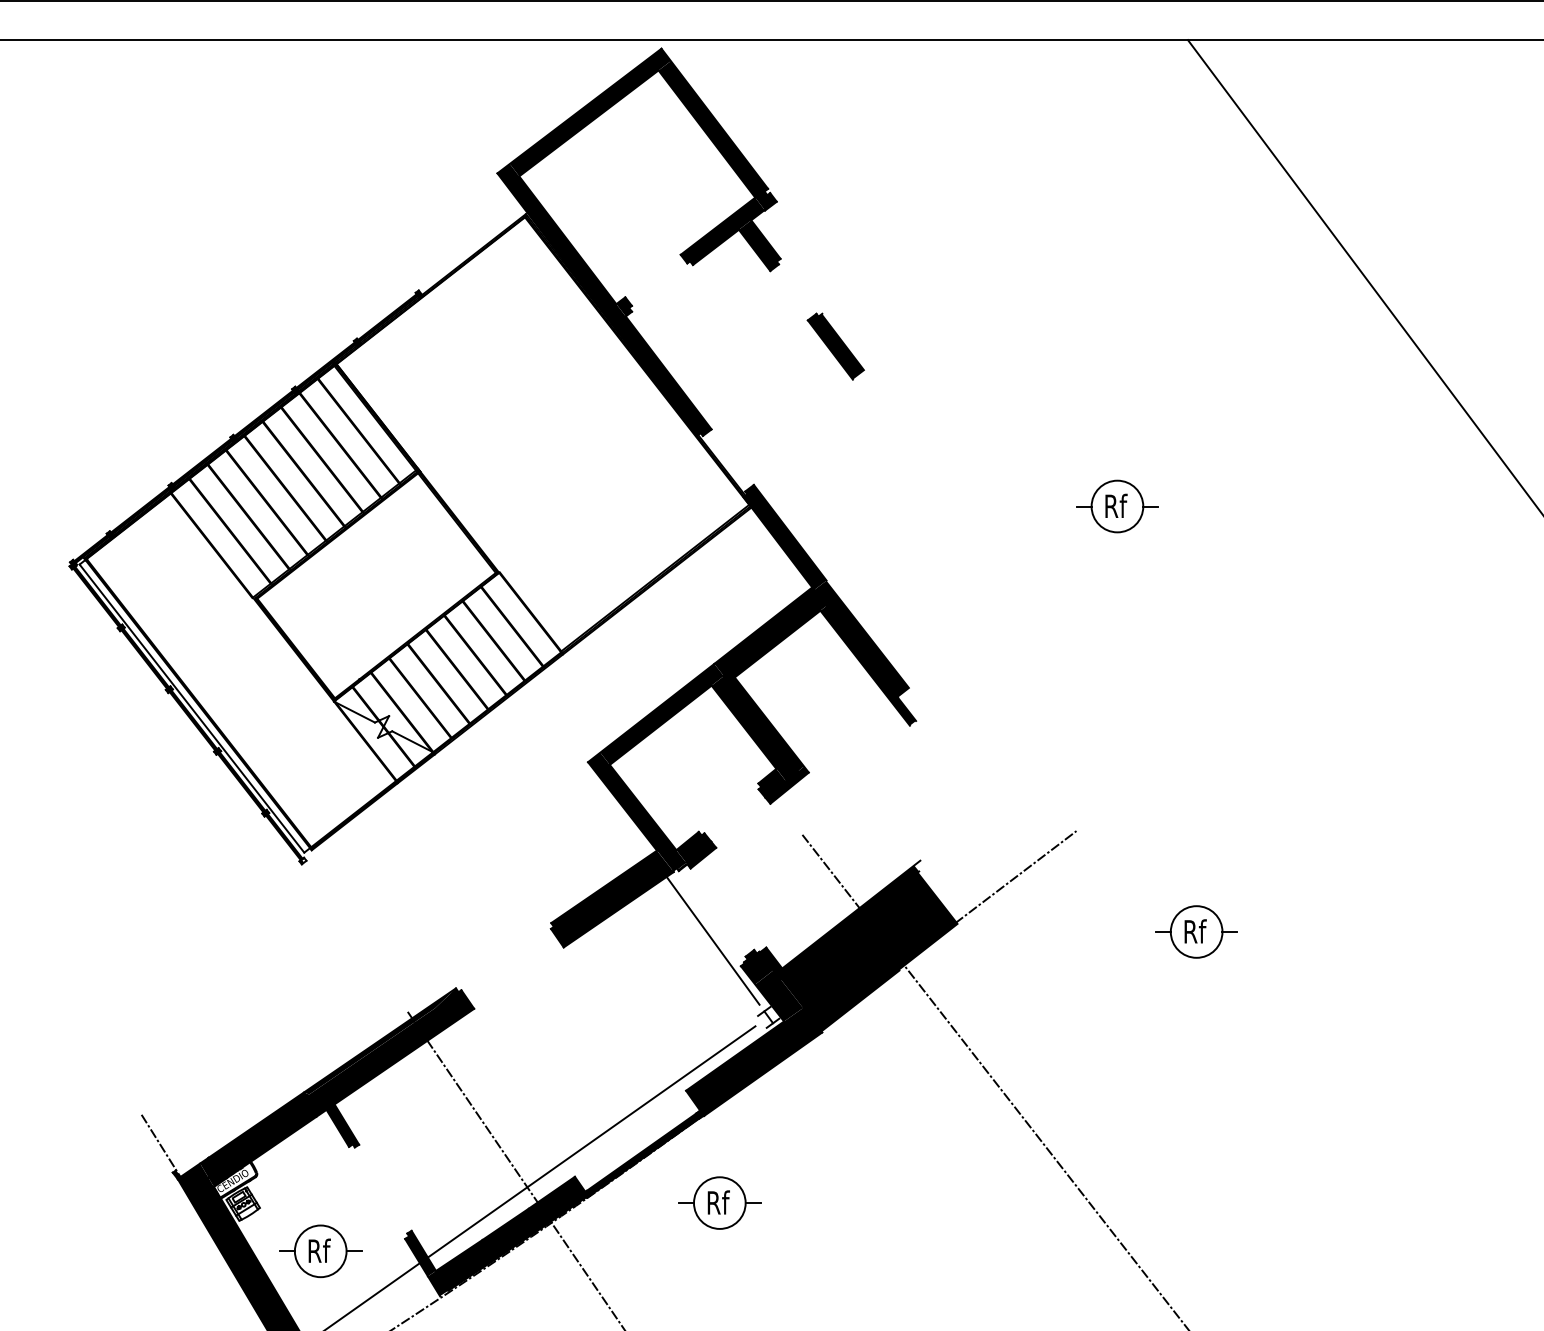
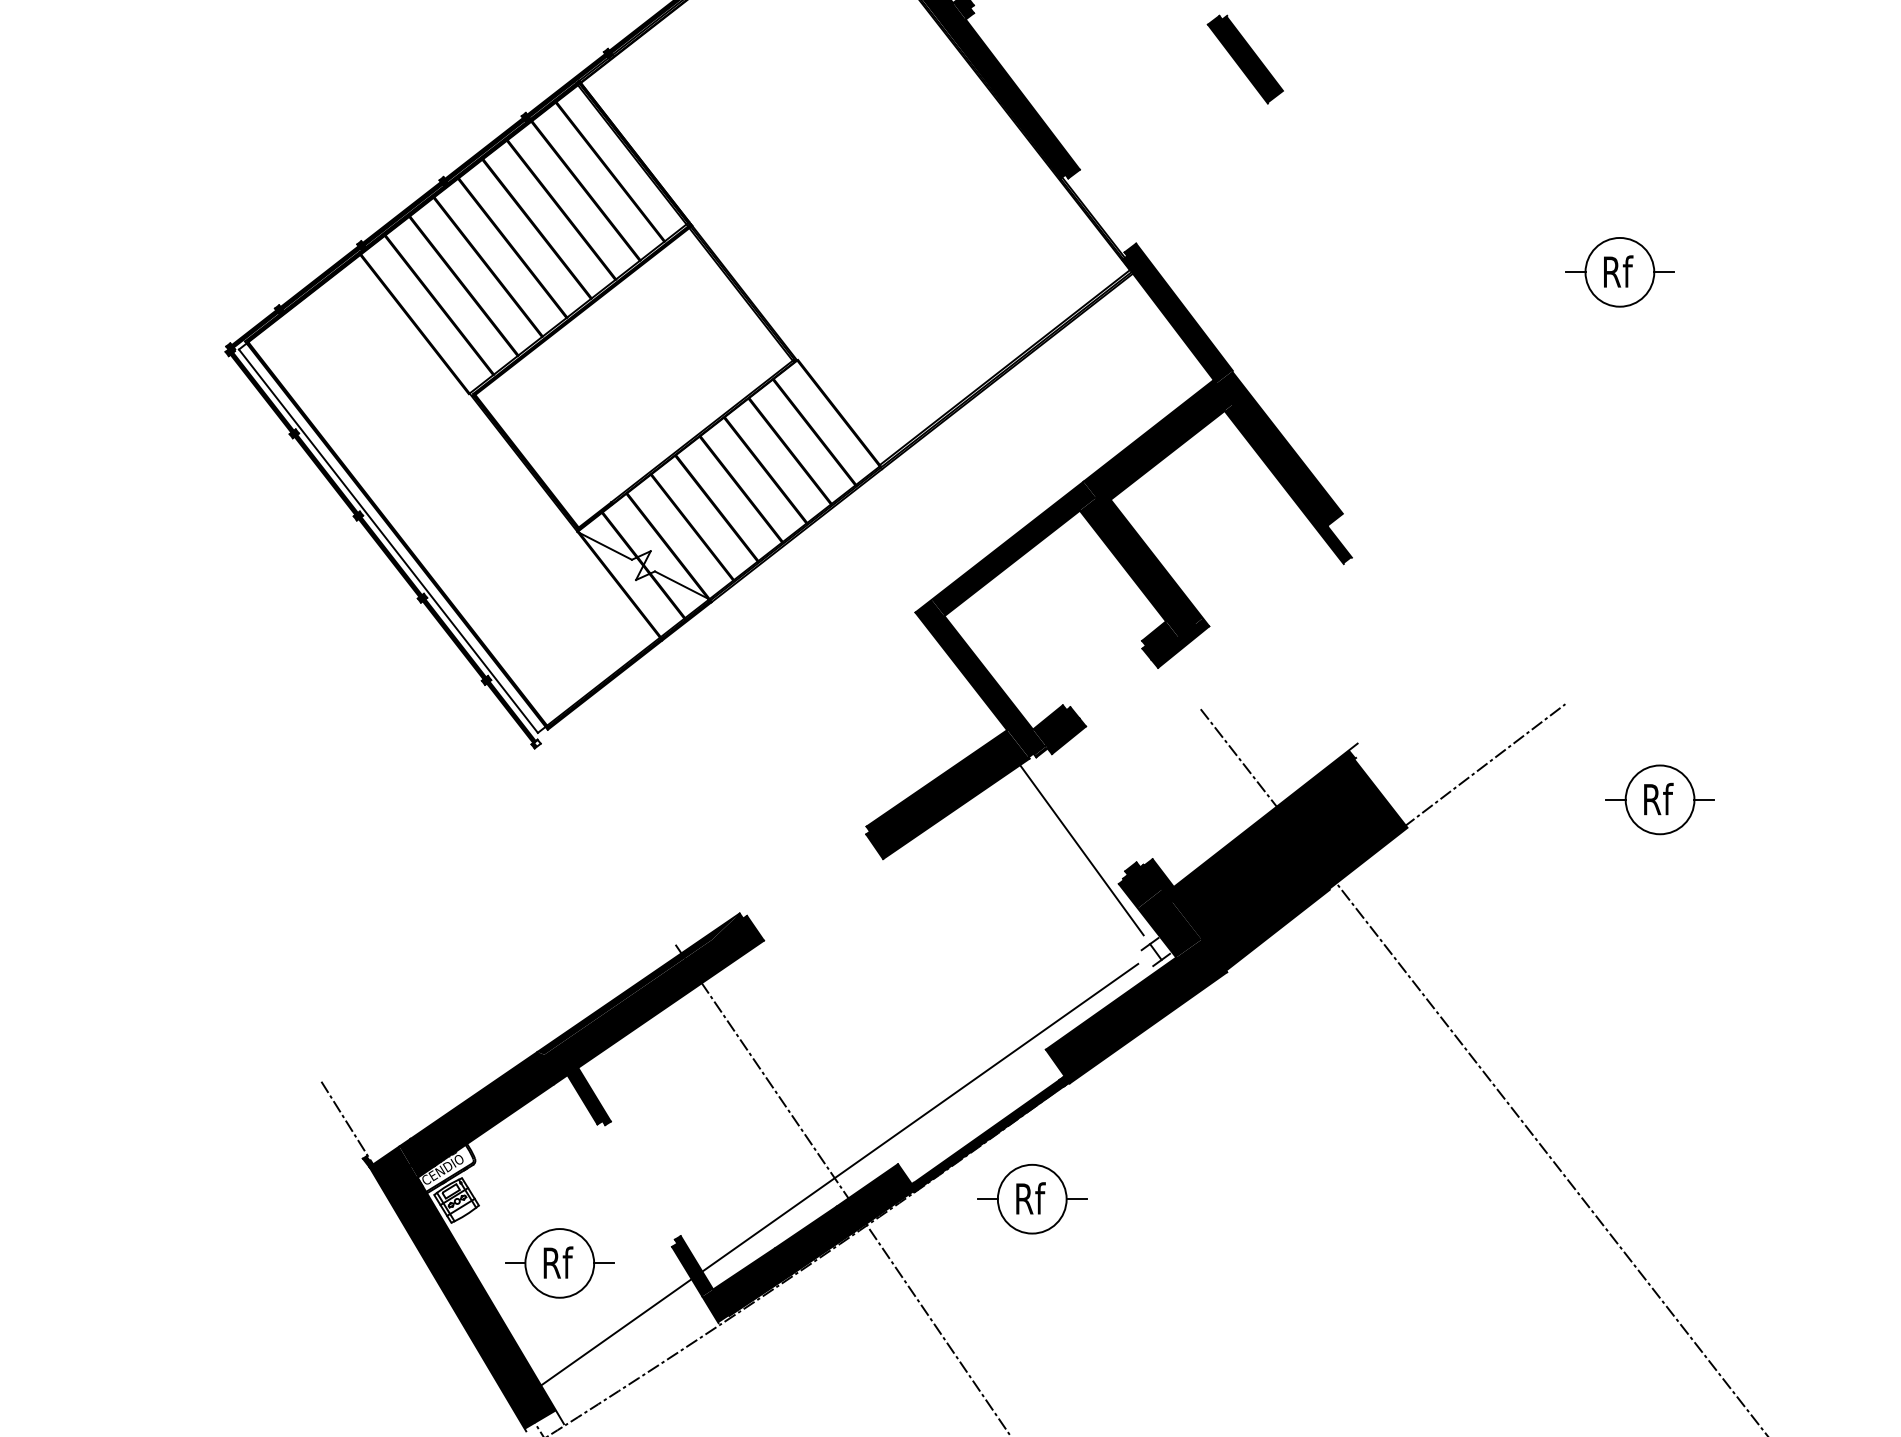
part: (1196, 931) -> (1659, 799), moved
part: (719, 1202) -> (1031, 1198), moved

